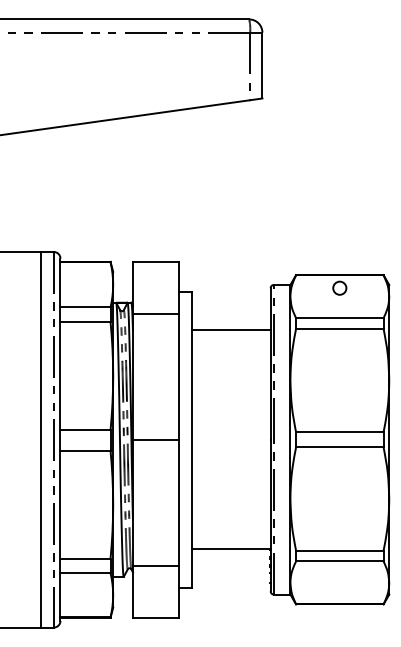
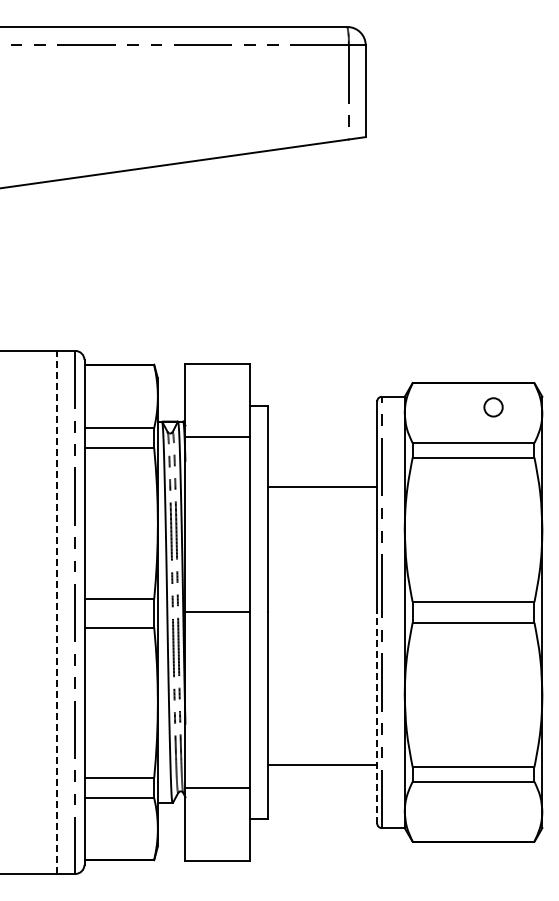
circle: (339, 288) -> (493, 407), moved
line: (231, 330) -> (322, 487), moved
line: (40, 439) -> (56, 612), solid -> dashed
line: (270, 515) -> (377, 717), solid -> dashed

